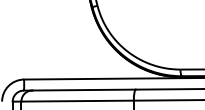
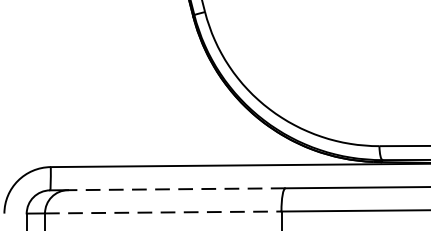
line: (84, 90) -> (177, 190), solid -> dashed
line: (78, 101) -> (165, 213), solid -> dashed

